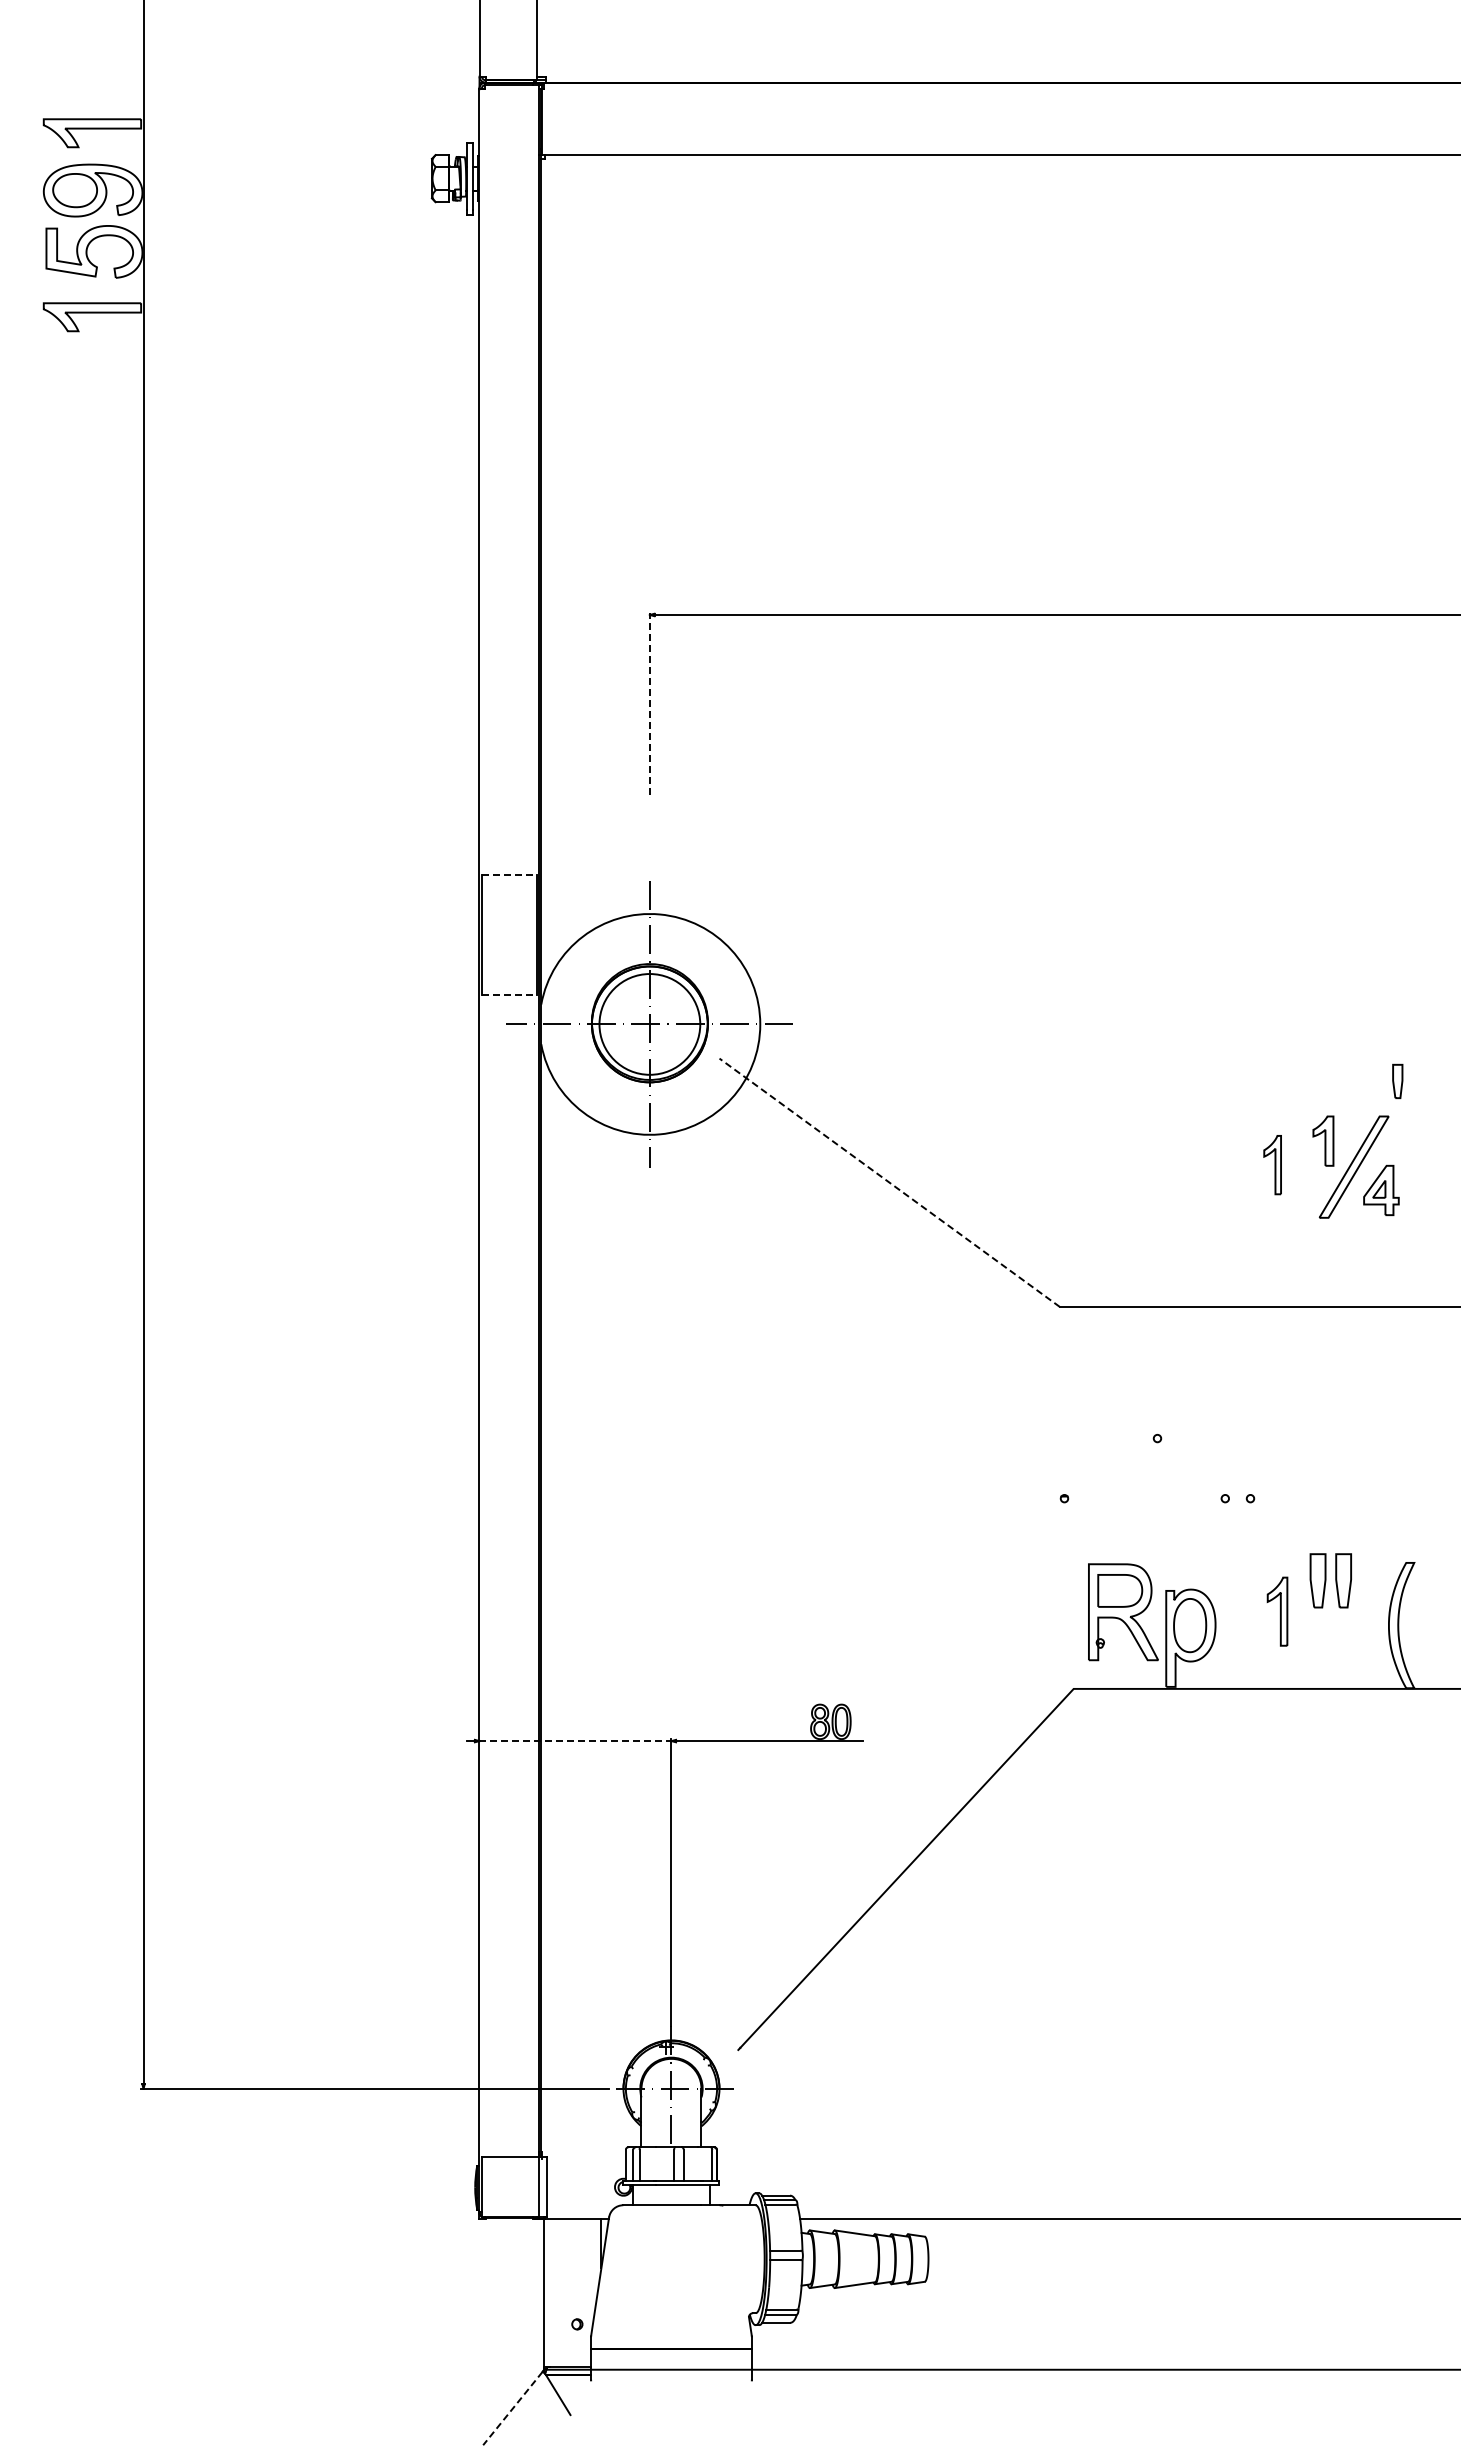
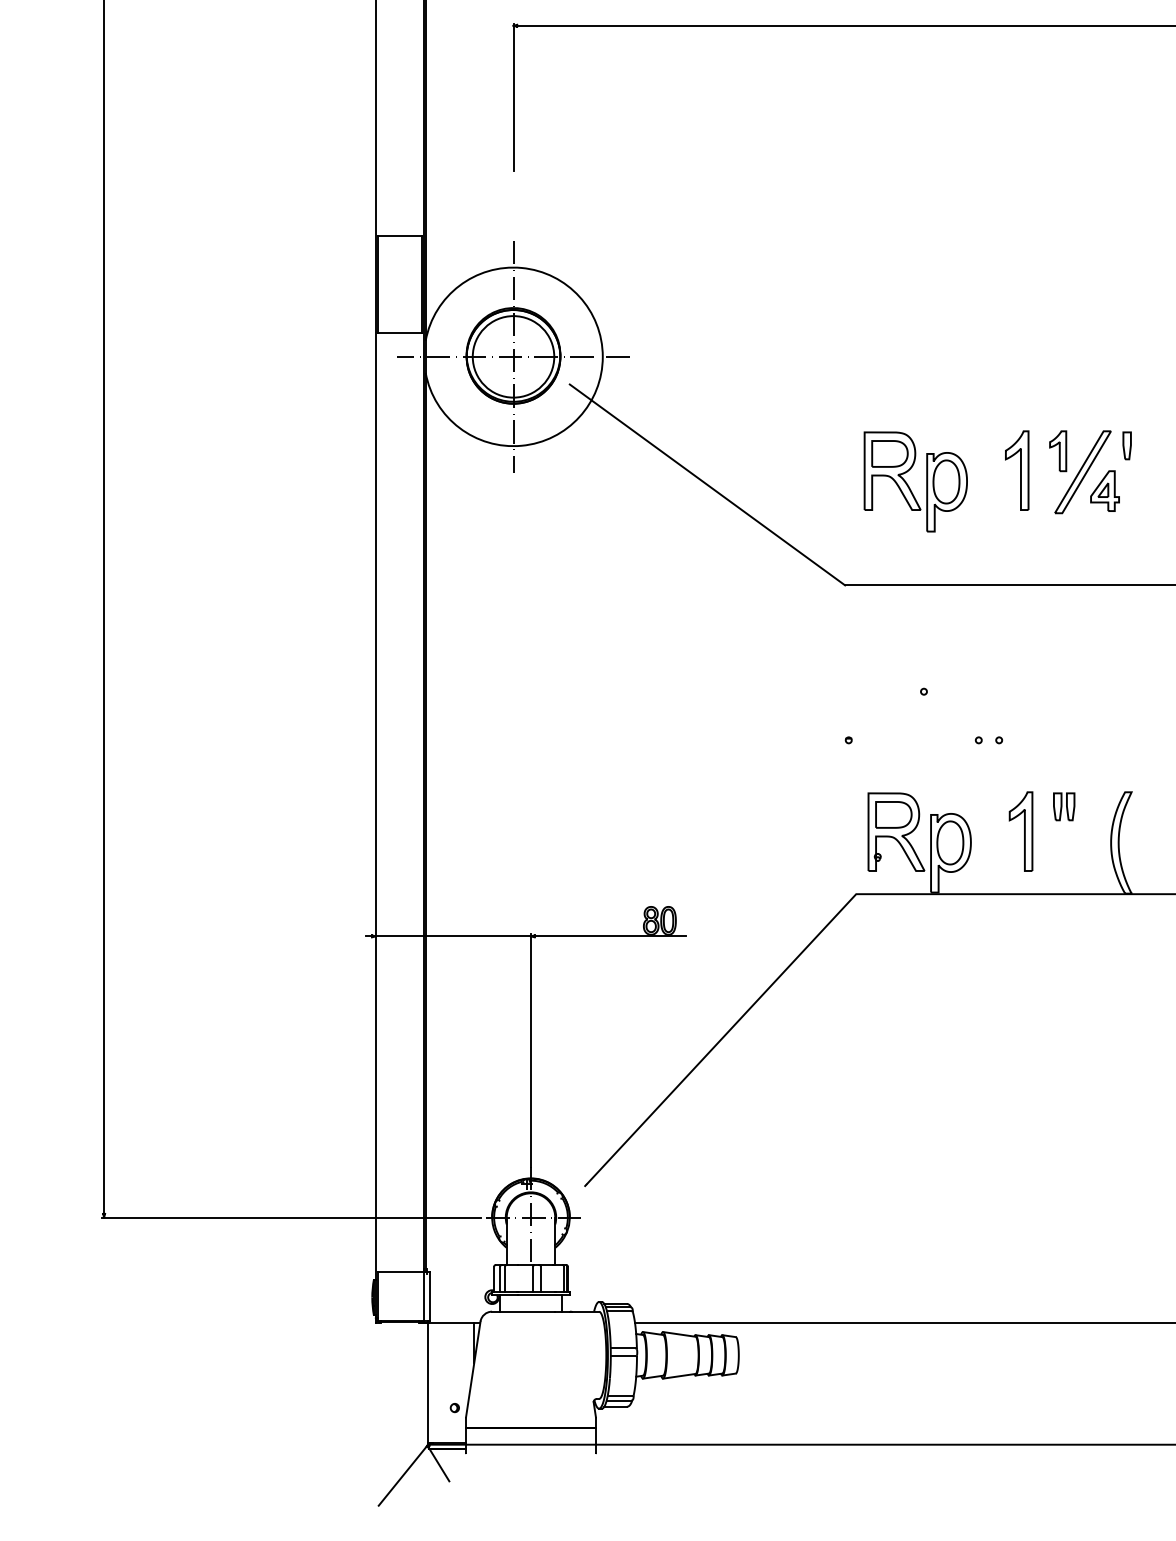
line: (649, 703) -> (513, 97), dashed -> solid
line: (509, 875) -> (400, 236), dashed -> solid
line: (509, 995) -> (400, 333), dashed -> solid
part: (1397, 1080) -> (1126, 445), moved
part: (1272, 1164) -> (1016, 470), size x1.67
line: (889, 1182) -> (707, 484), dashed -> solid
part: (1138, 1183) -> (908, 485), added
part: (1330, 1580) -> (1063, 806), size x0.62
part: (1277, 1611) -> (1021, 831), size x1.43
line: (575, 1741) -> (453, 936), dashed -> solid
line: (512, 2408) -> (402, 1476), dashed -> solid

